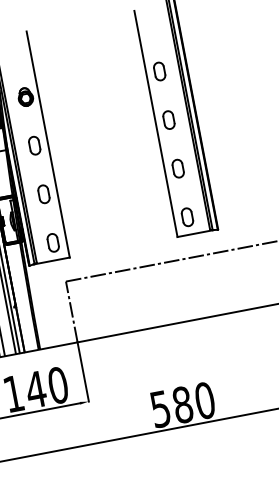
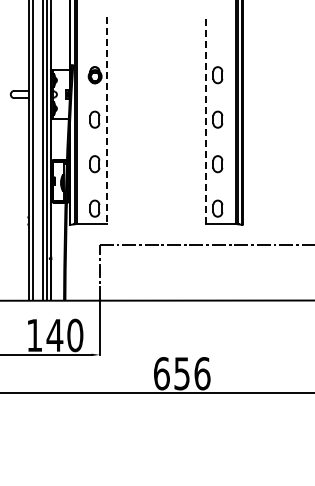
line: (155, 123) -> (205, 120), solid -> dashed
line: (48, 143) -> (107, 120), solid -> dashed
text: (183, 404) -> (182, 373), 580 -> 656

